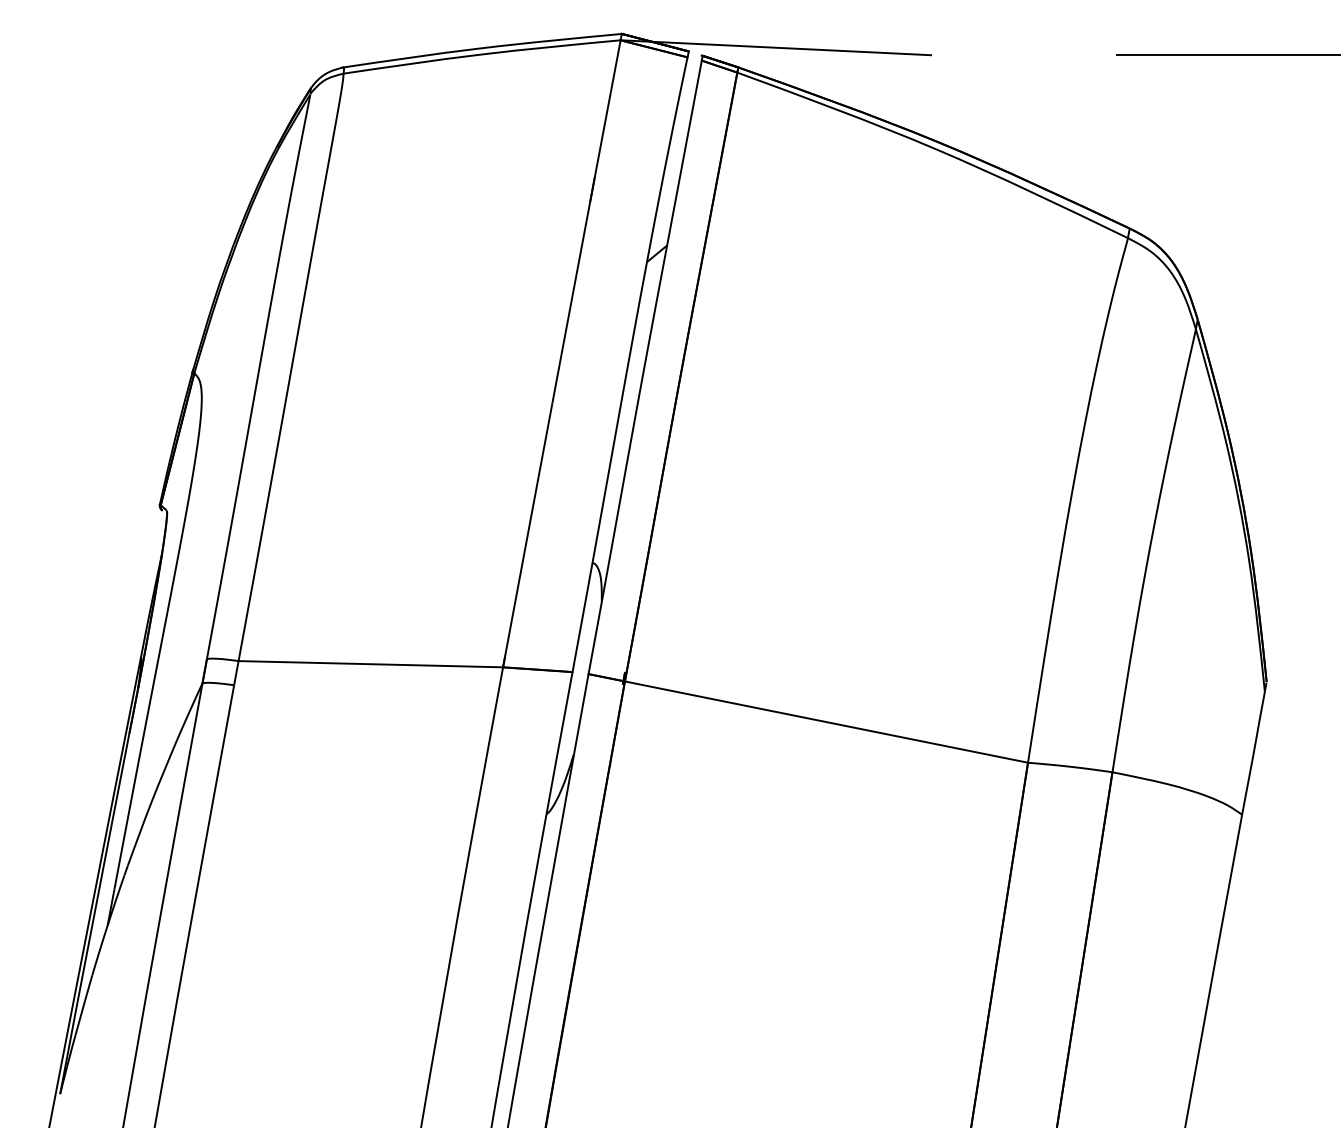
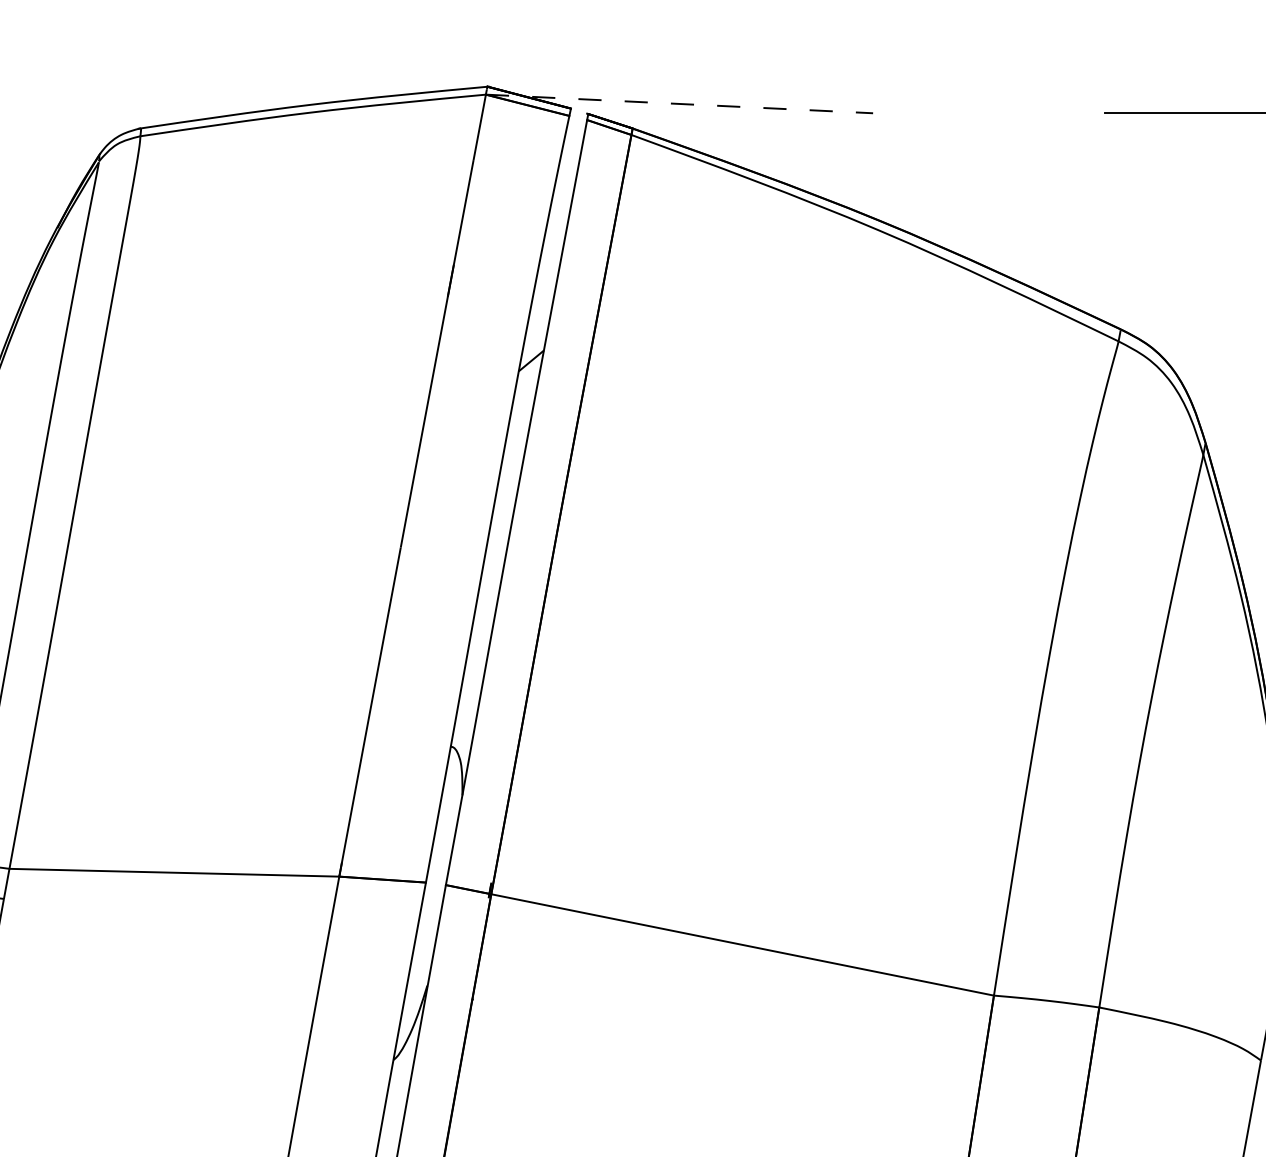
line: (776, 47) -> (680, 103), solid -> dashed

